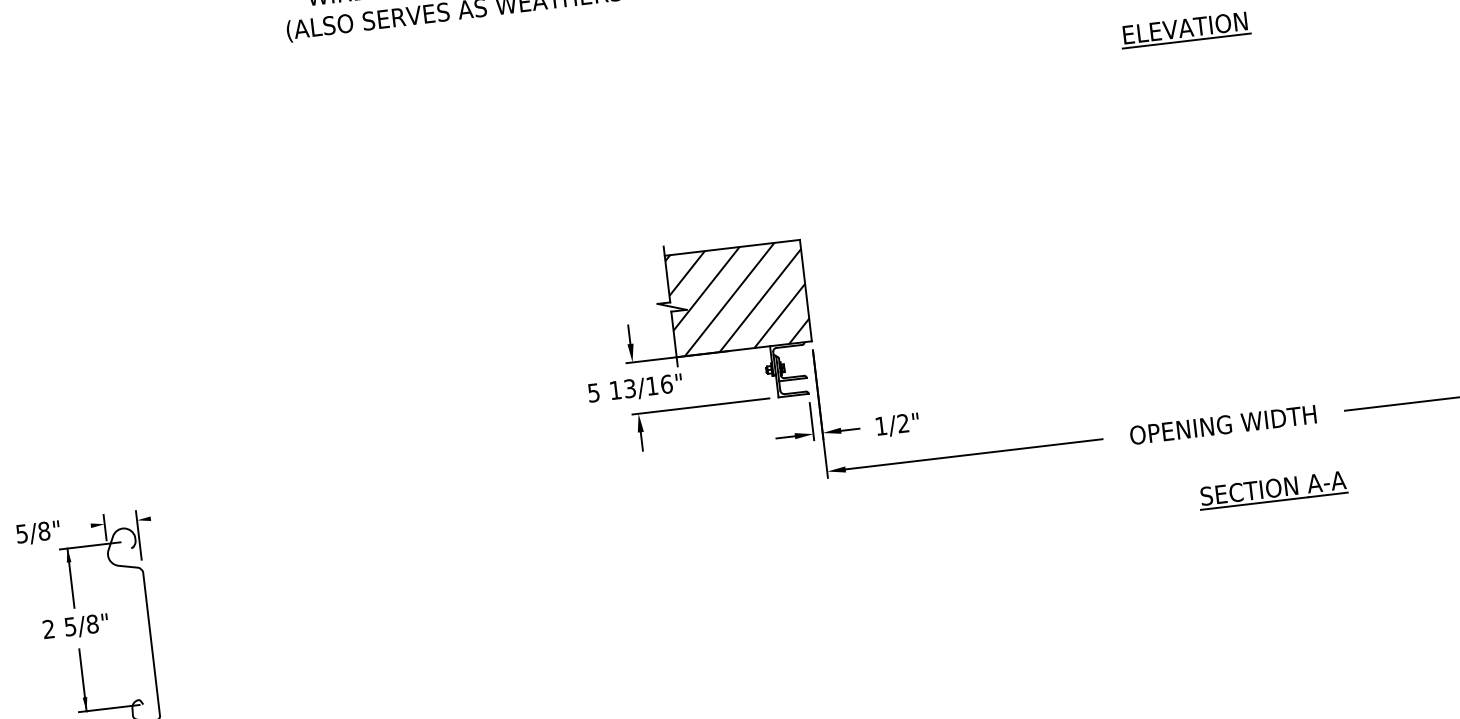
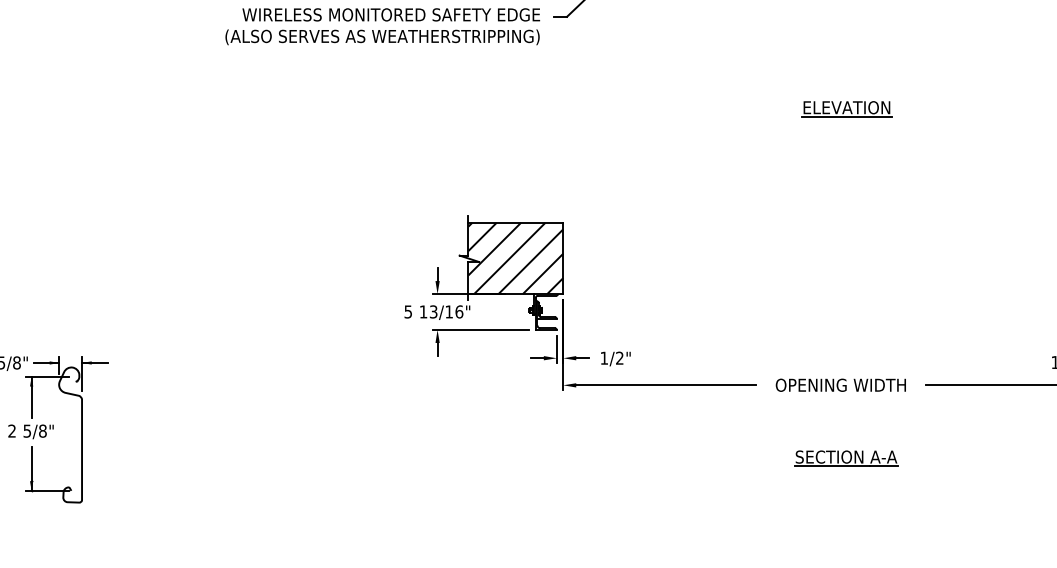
part: (1273, 490) -> (846, 458), moved
line: (154, 517) -> (94, 362), added
line: (86, 525) -> (46, 362), added

